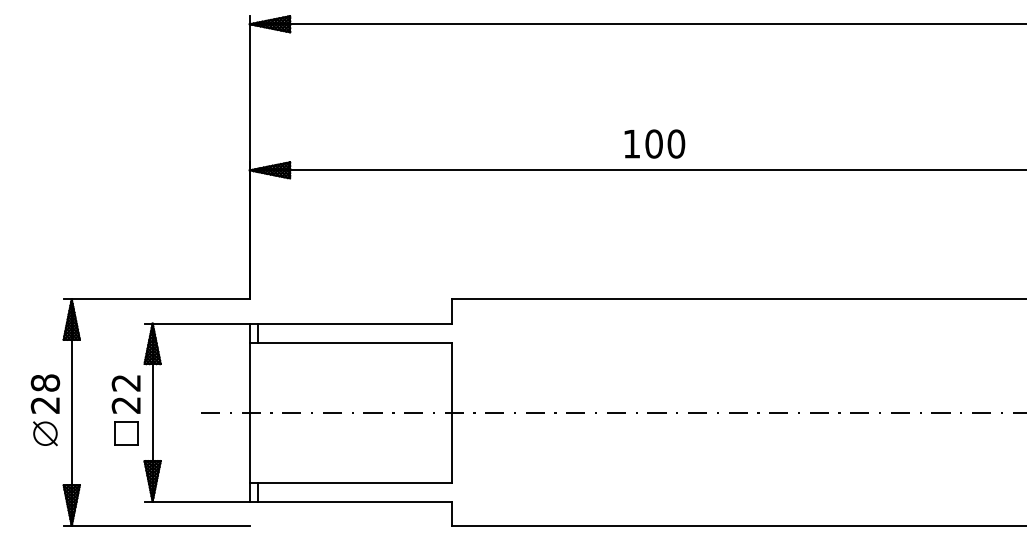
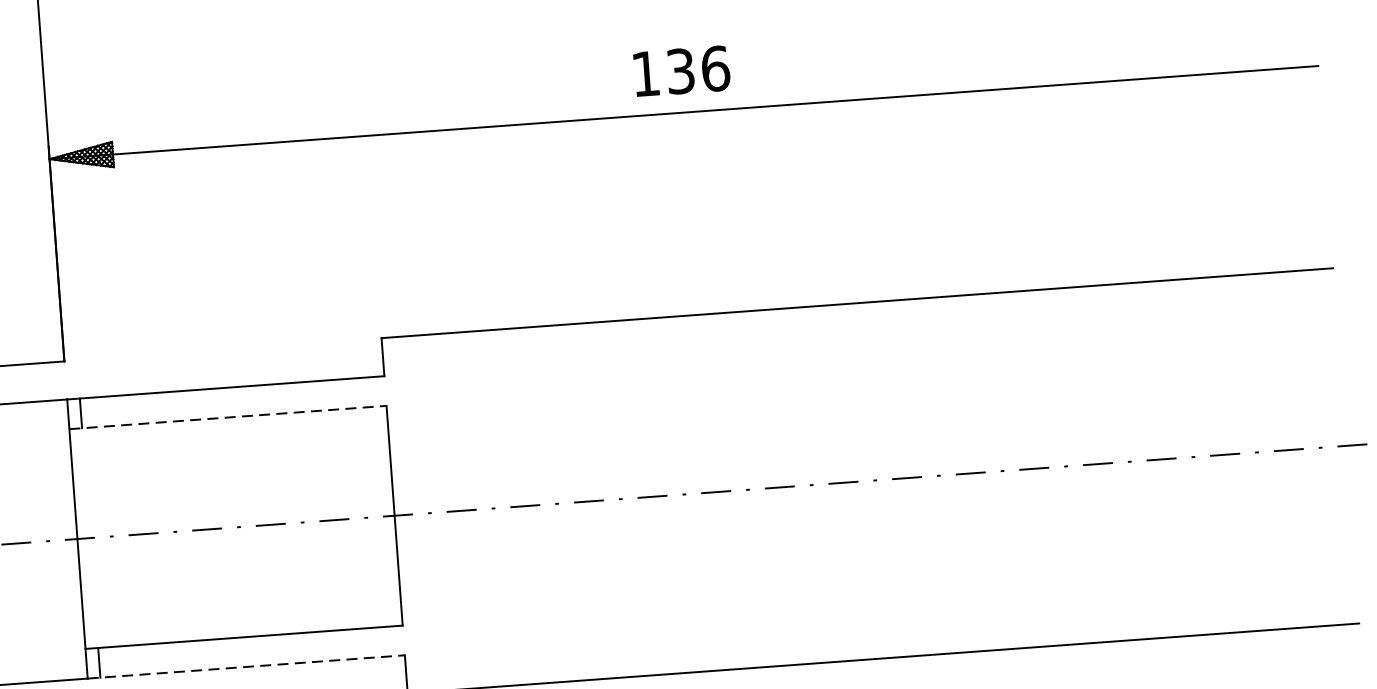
text: (665, 143) -> (698, 69), 100 -> 136
line: (351, 342) -> (228, 417), solid -> dashed
line: (351, 501) -> (247, 666), solid -> dashed

